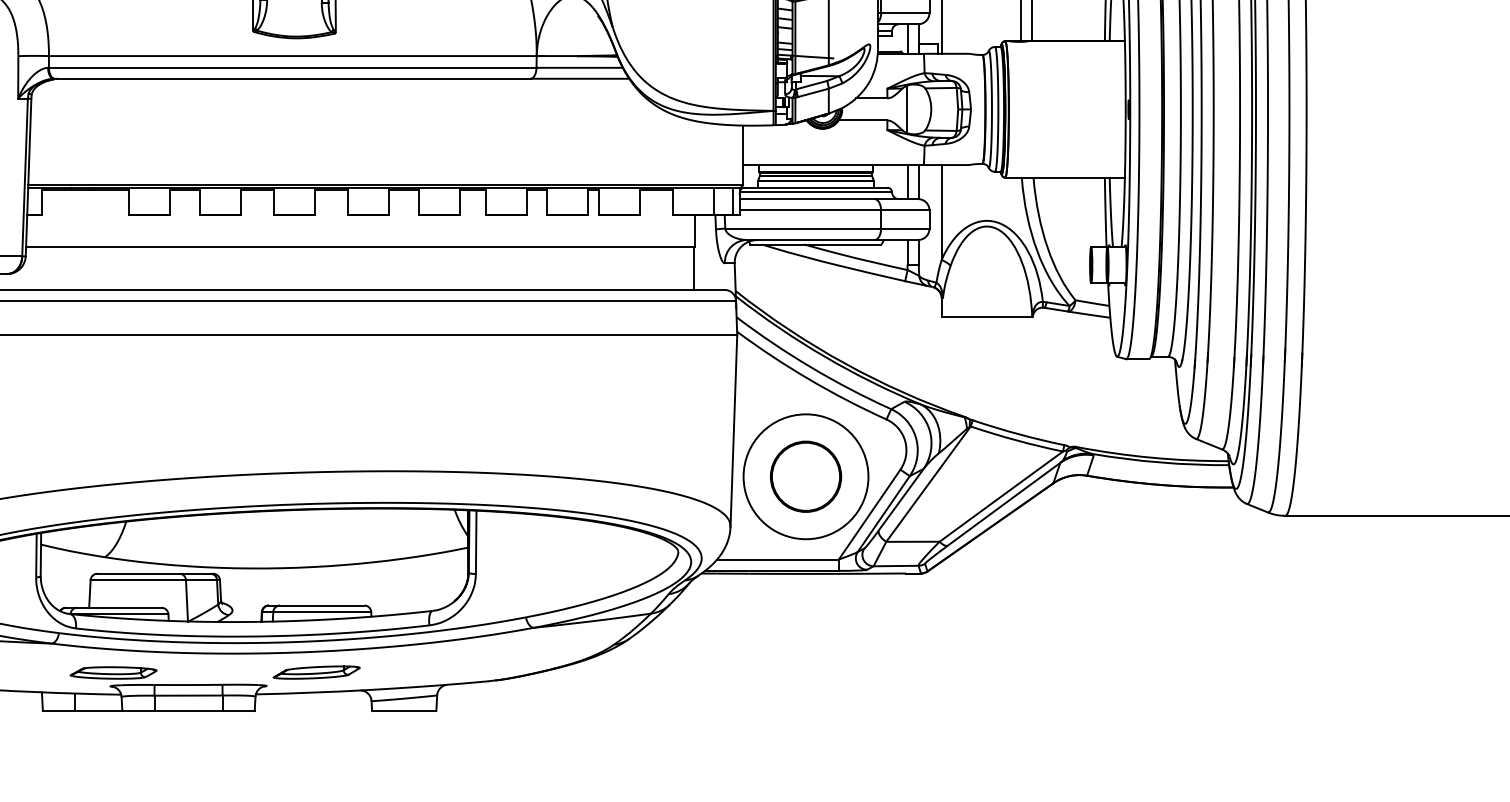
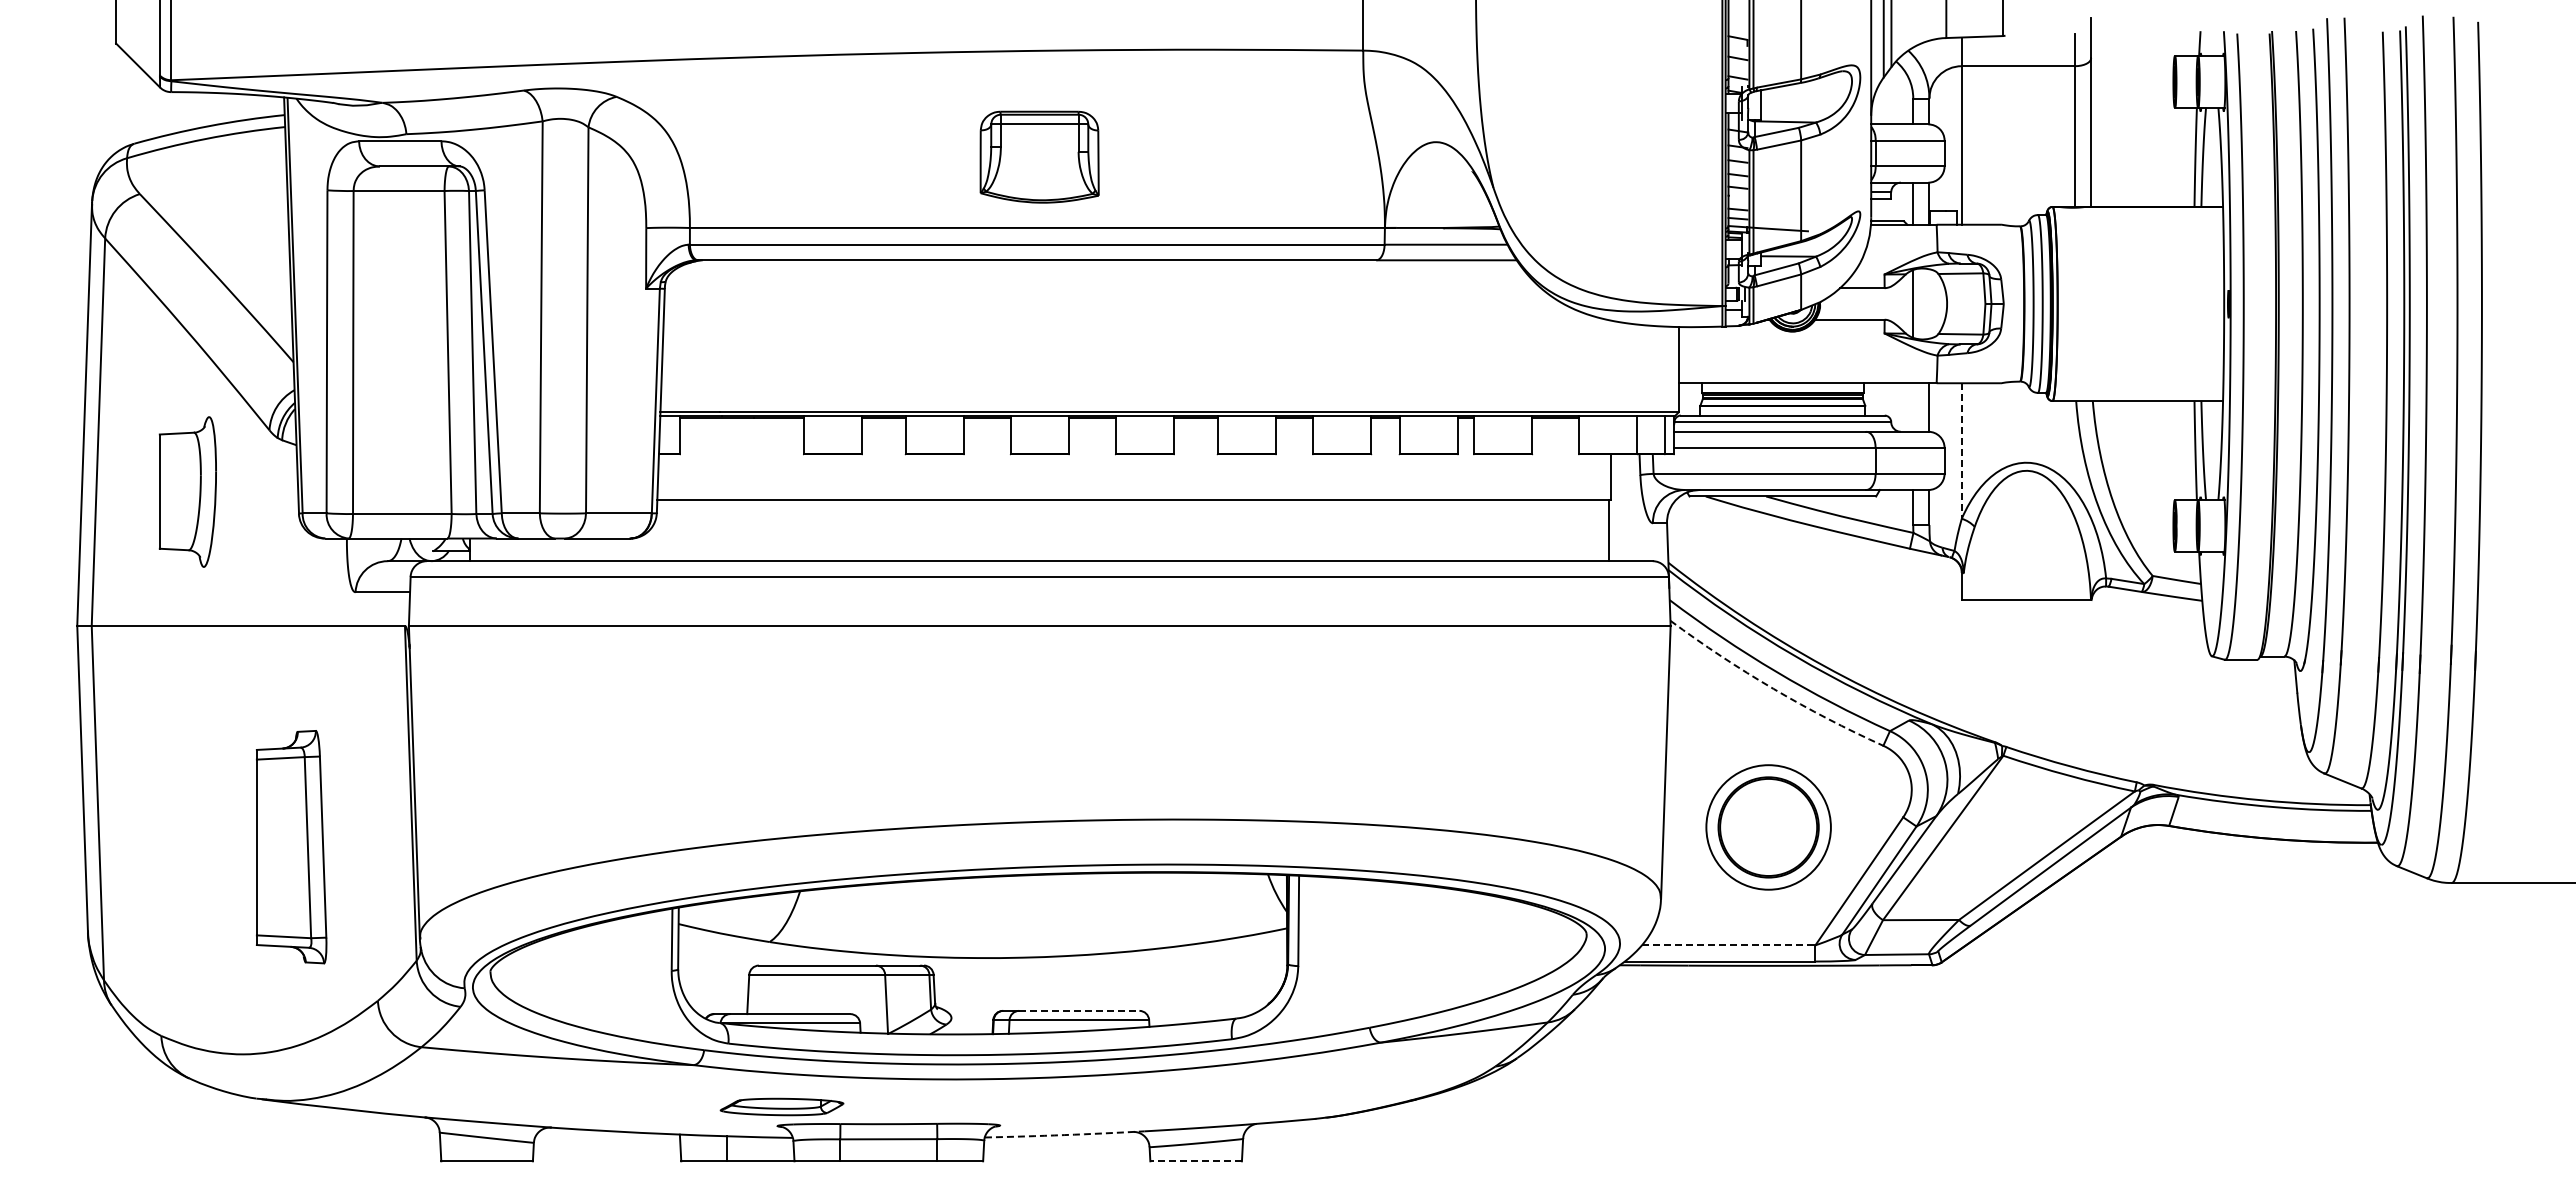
line: (907, 182) -> (1913, 407), removed
line: (941, 212) -> (1961, 451), solid -> dashed
arc: (809, 379) -> (1773, 688), solid -> dashed
circle: (805, 476) -> (1768, 827), size x0.7
line: (777, 559) -> (1728, 945), solid -> dashed
line: (322, 605) -> (1079, 1010), solid -> dashed
part: (316, 672) -> (1071, 1106), removed
arc: (311, 692) -> (1064, 1135), solid -> dashed
line: (404, 711) -> (1196, 1161), solid -> dashed

